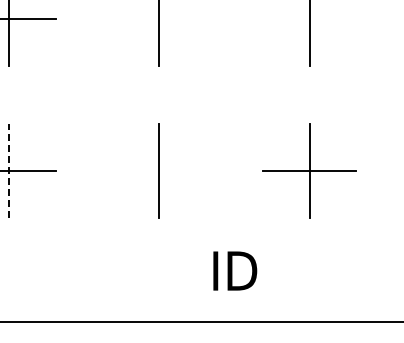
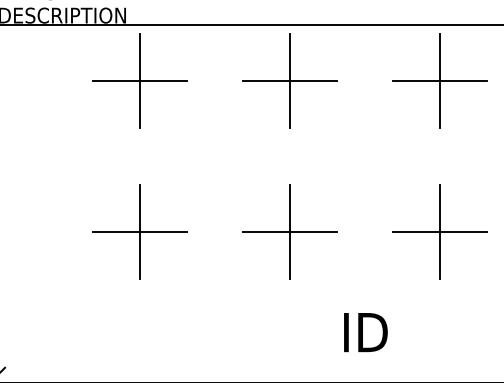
line: (158, 18) -> (289, 80), added
line: (309, 18) -> (440, 80), added
line: (8, 170) -> (139, 232), dashed -> solid
line: (158, 170) -> (289, 232), added

